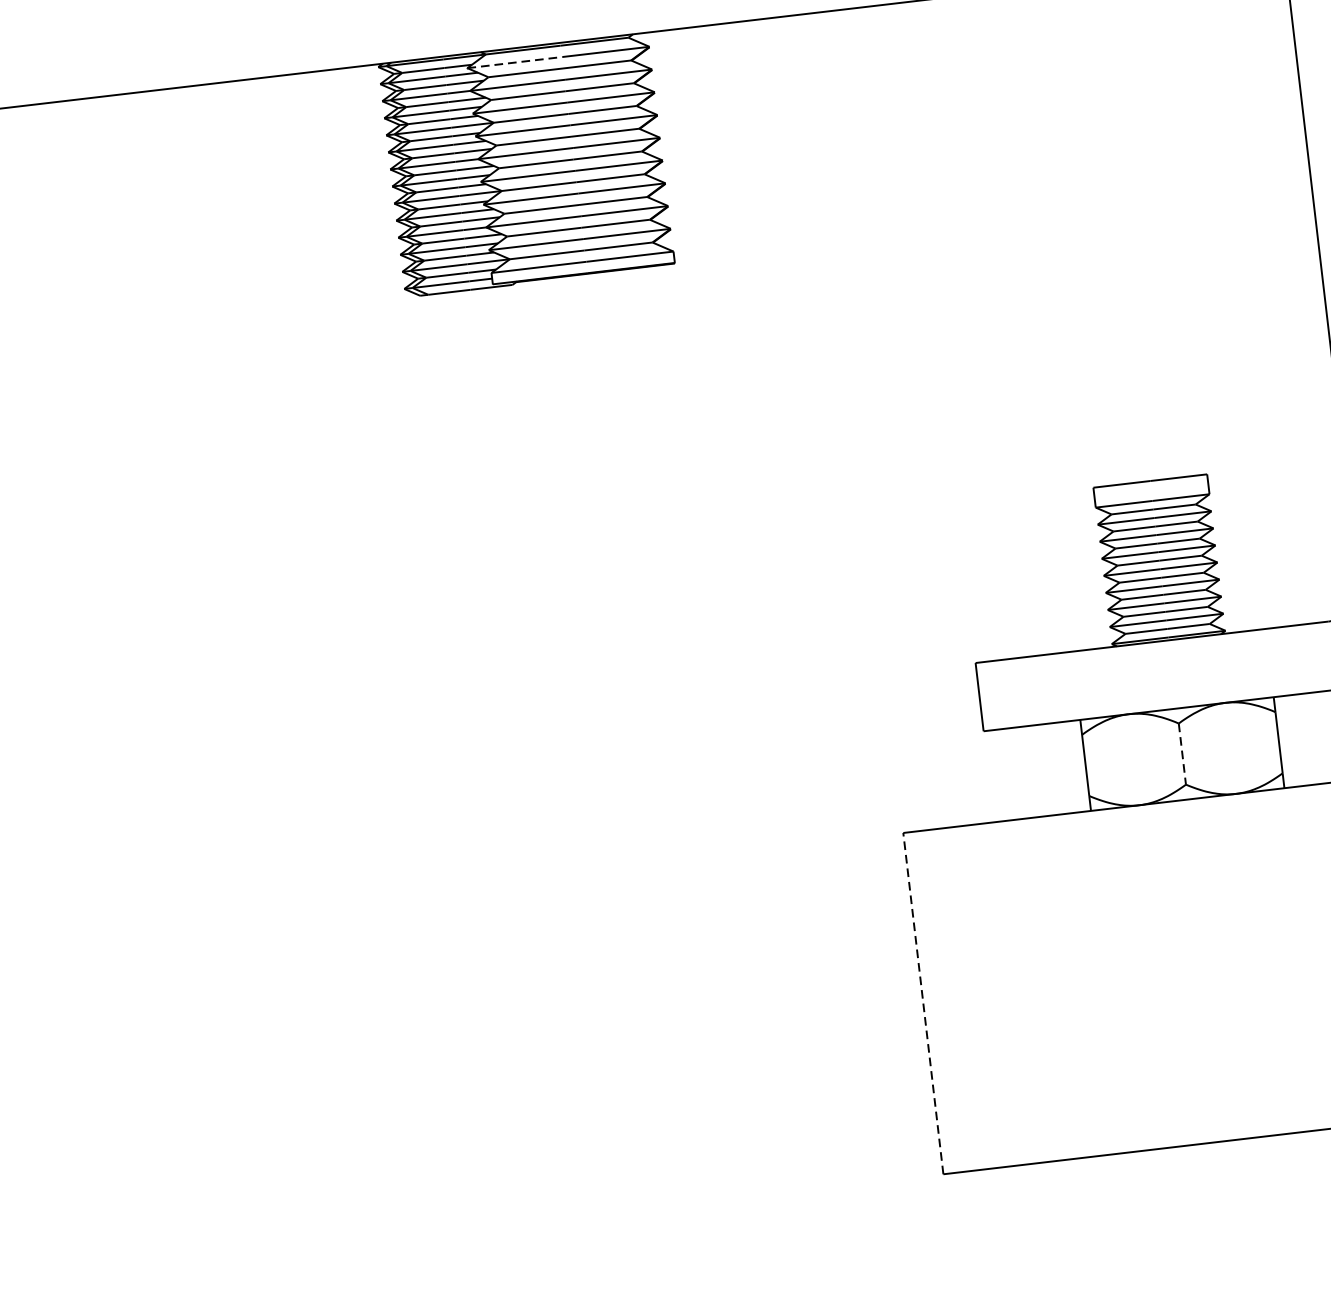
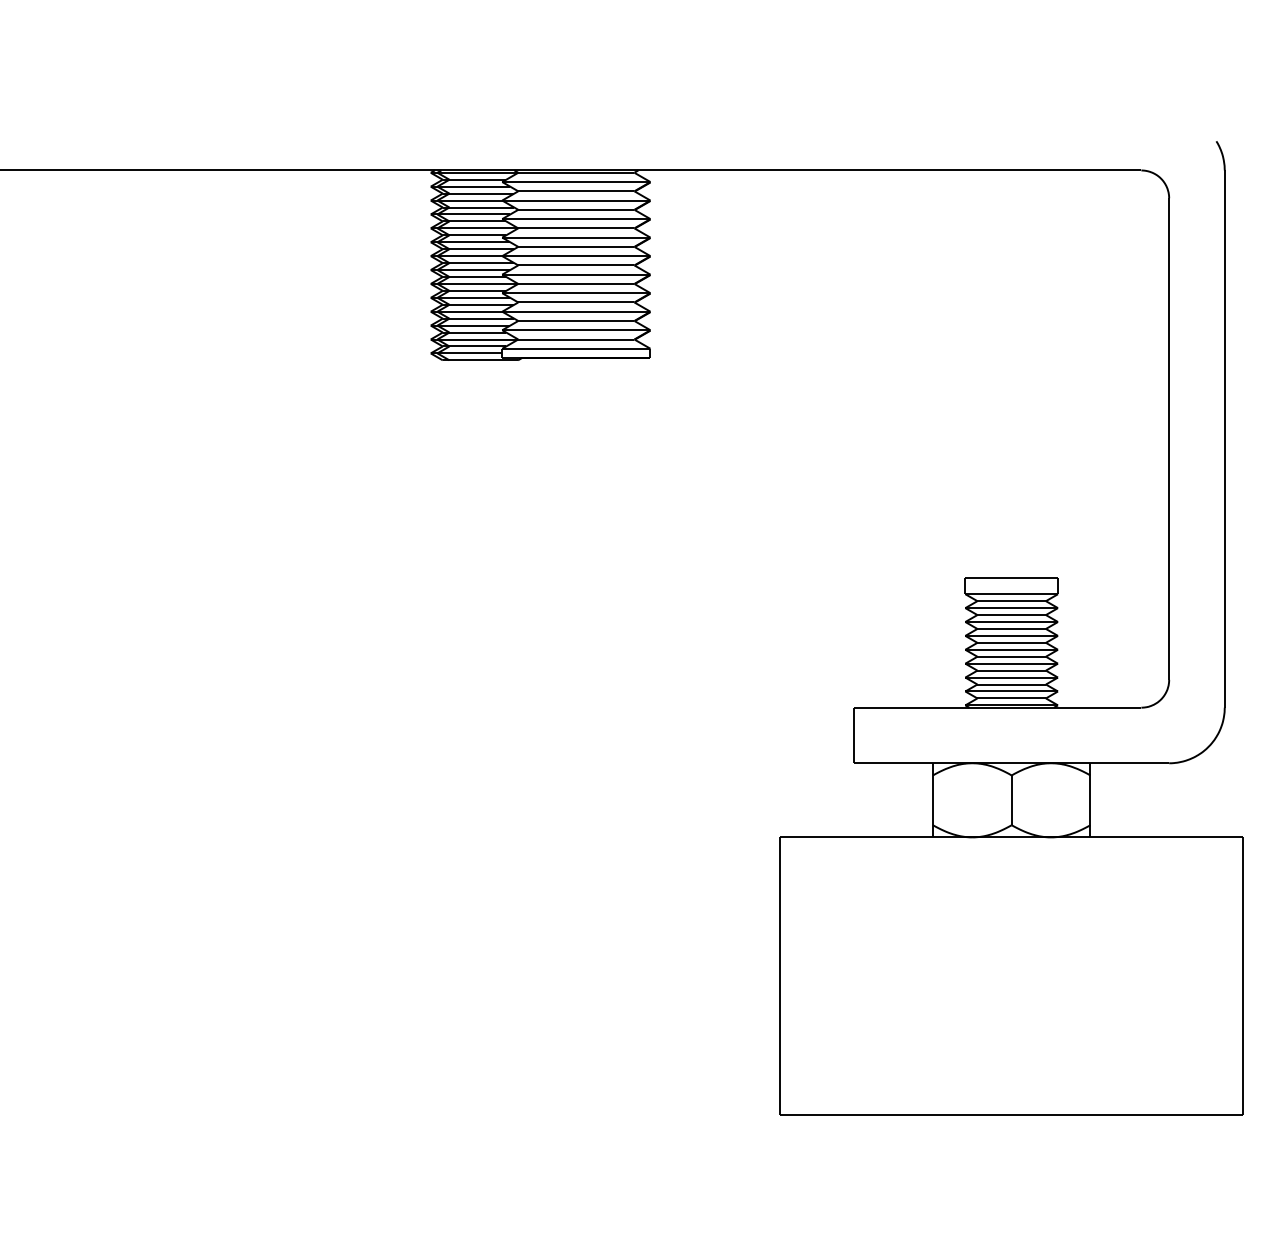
line: (514, 63) -> (540, 182), dashed -> solid
line: (1182, 754) -> (1011, 800), dashed -> solid
line: (923, 1003) -> (780, 976), dashed -> solid

